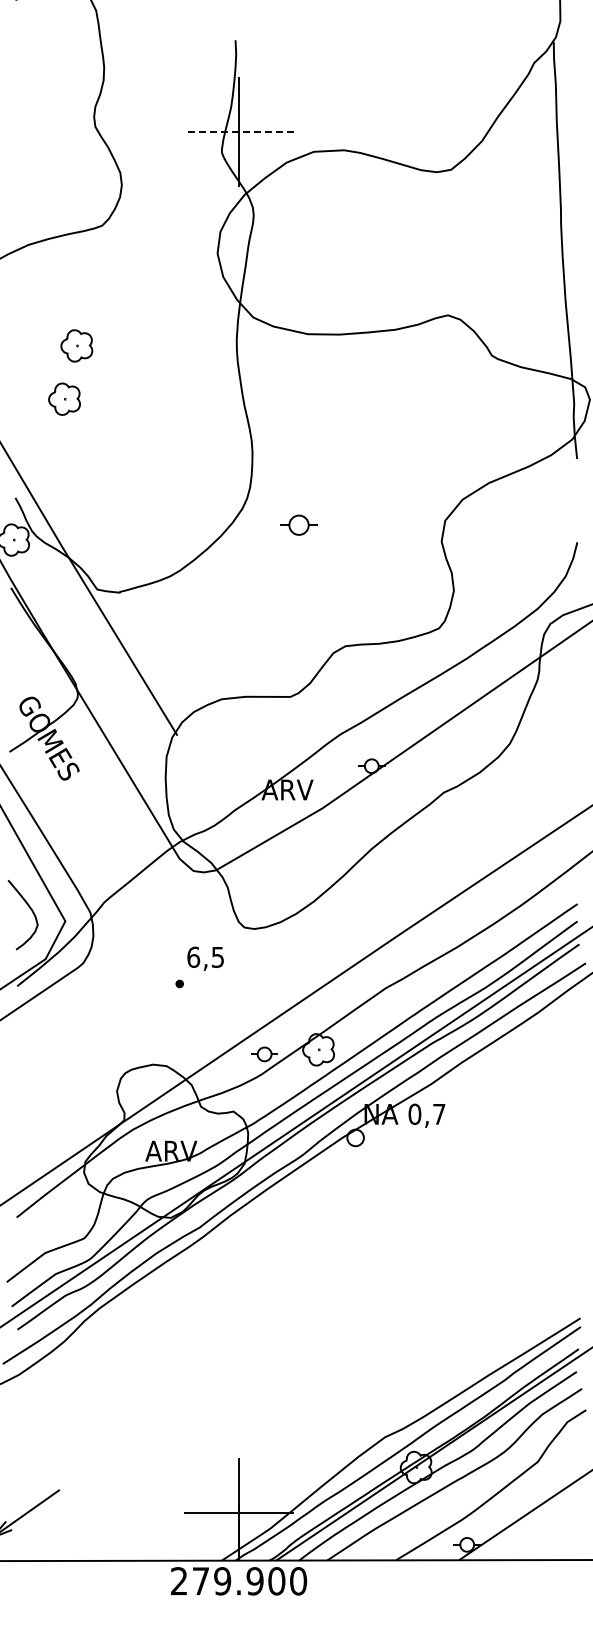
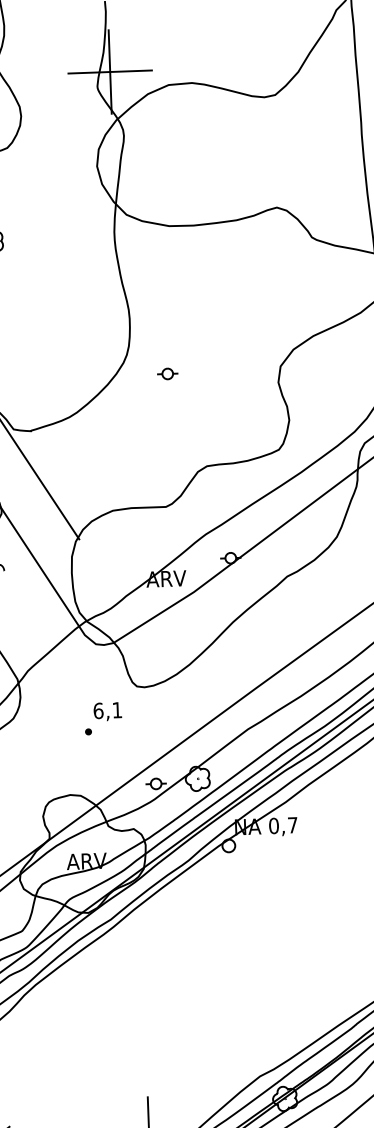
line: (238, 132) -> (109, 72), dashed -> solid
part: (298, 524) -> (167, 373), size x0.71
text: (217, 957) -> (116, 710), 6,5 -> 6,1

